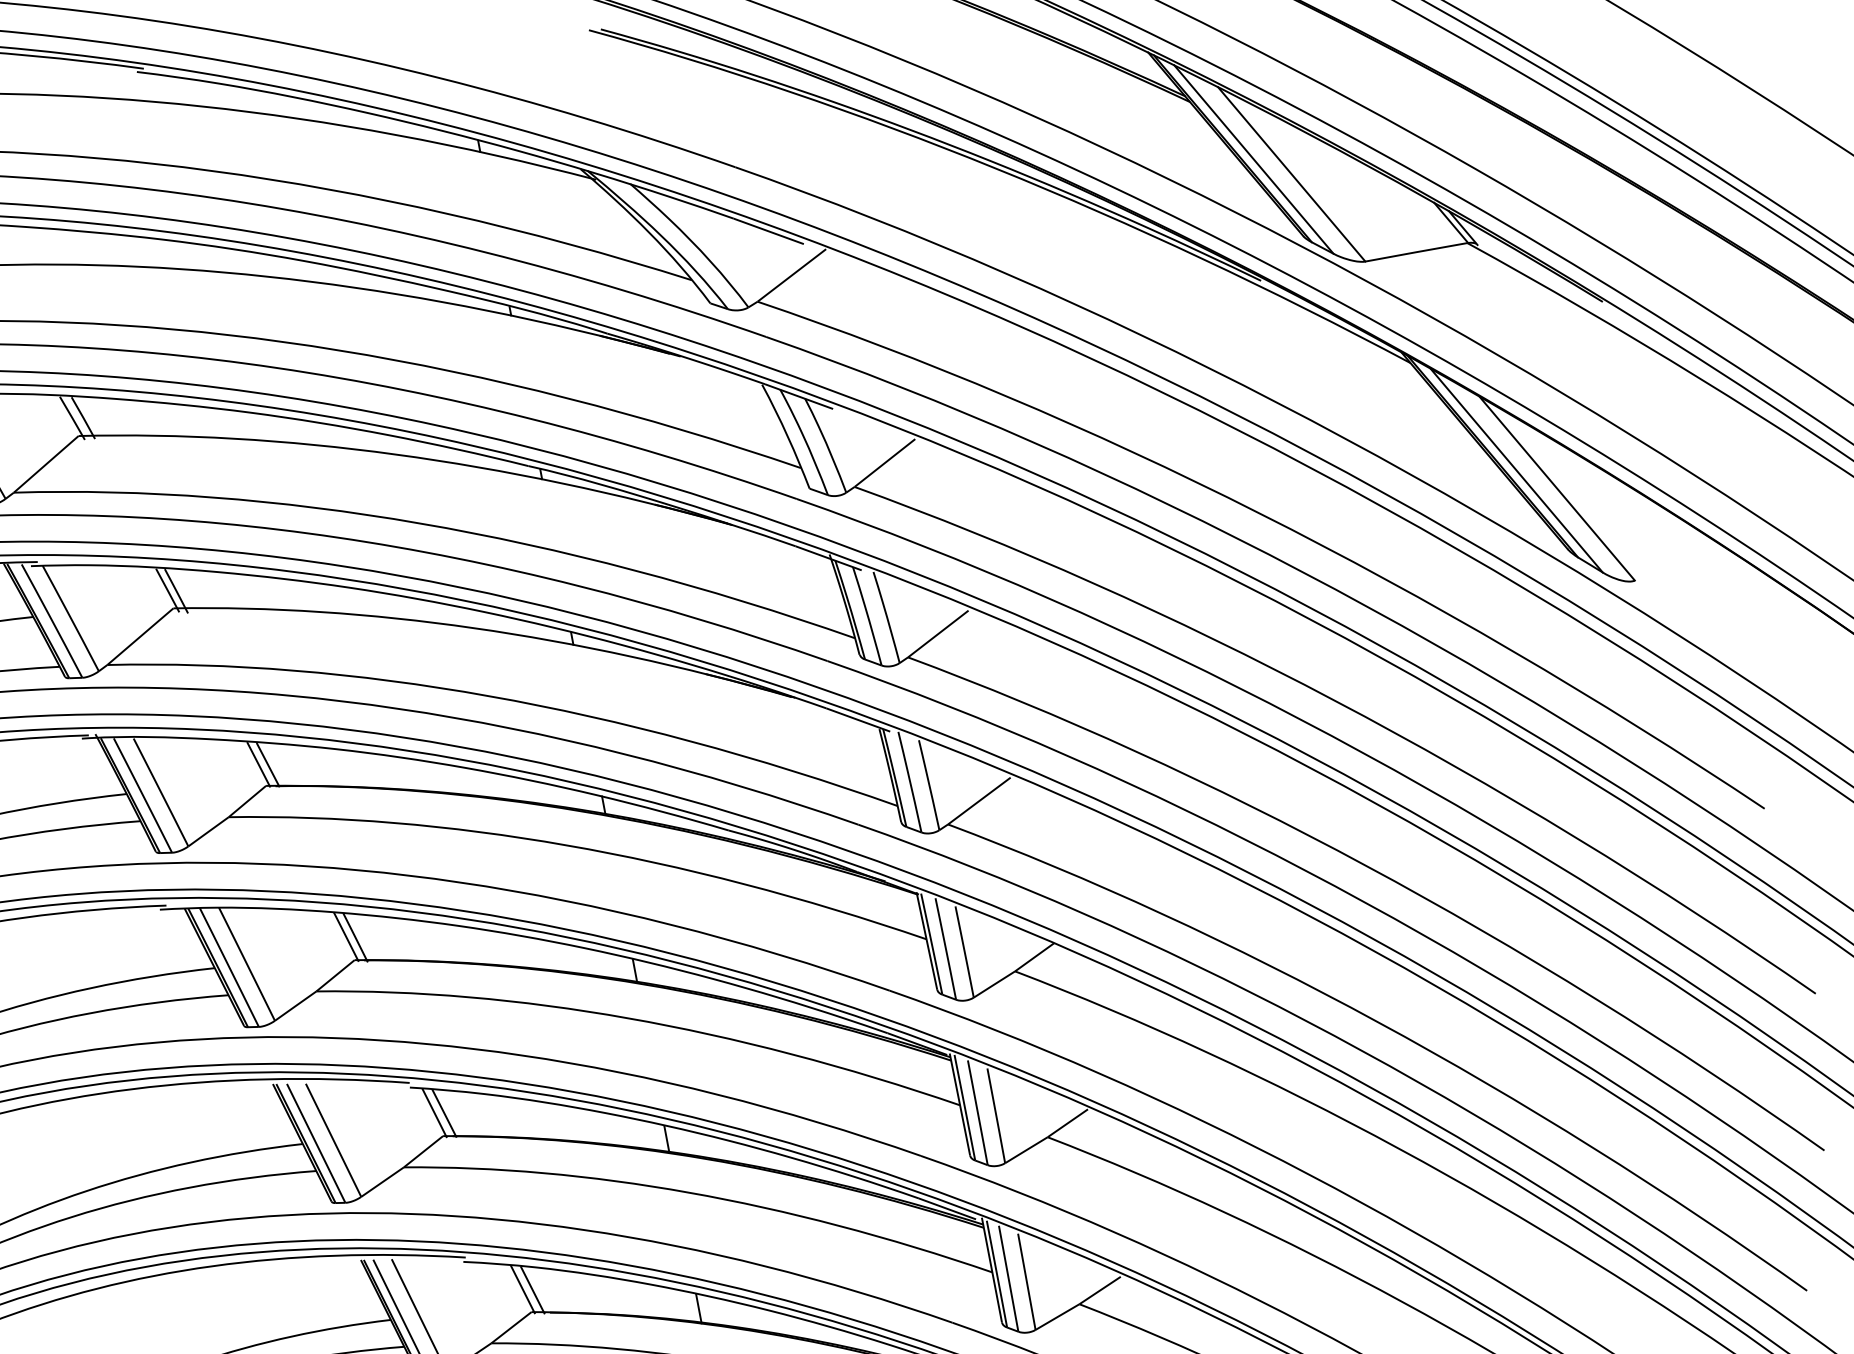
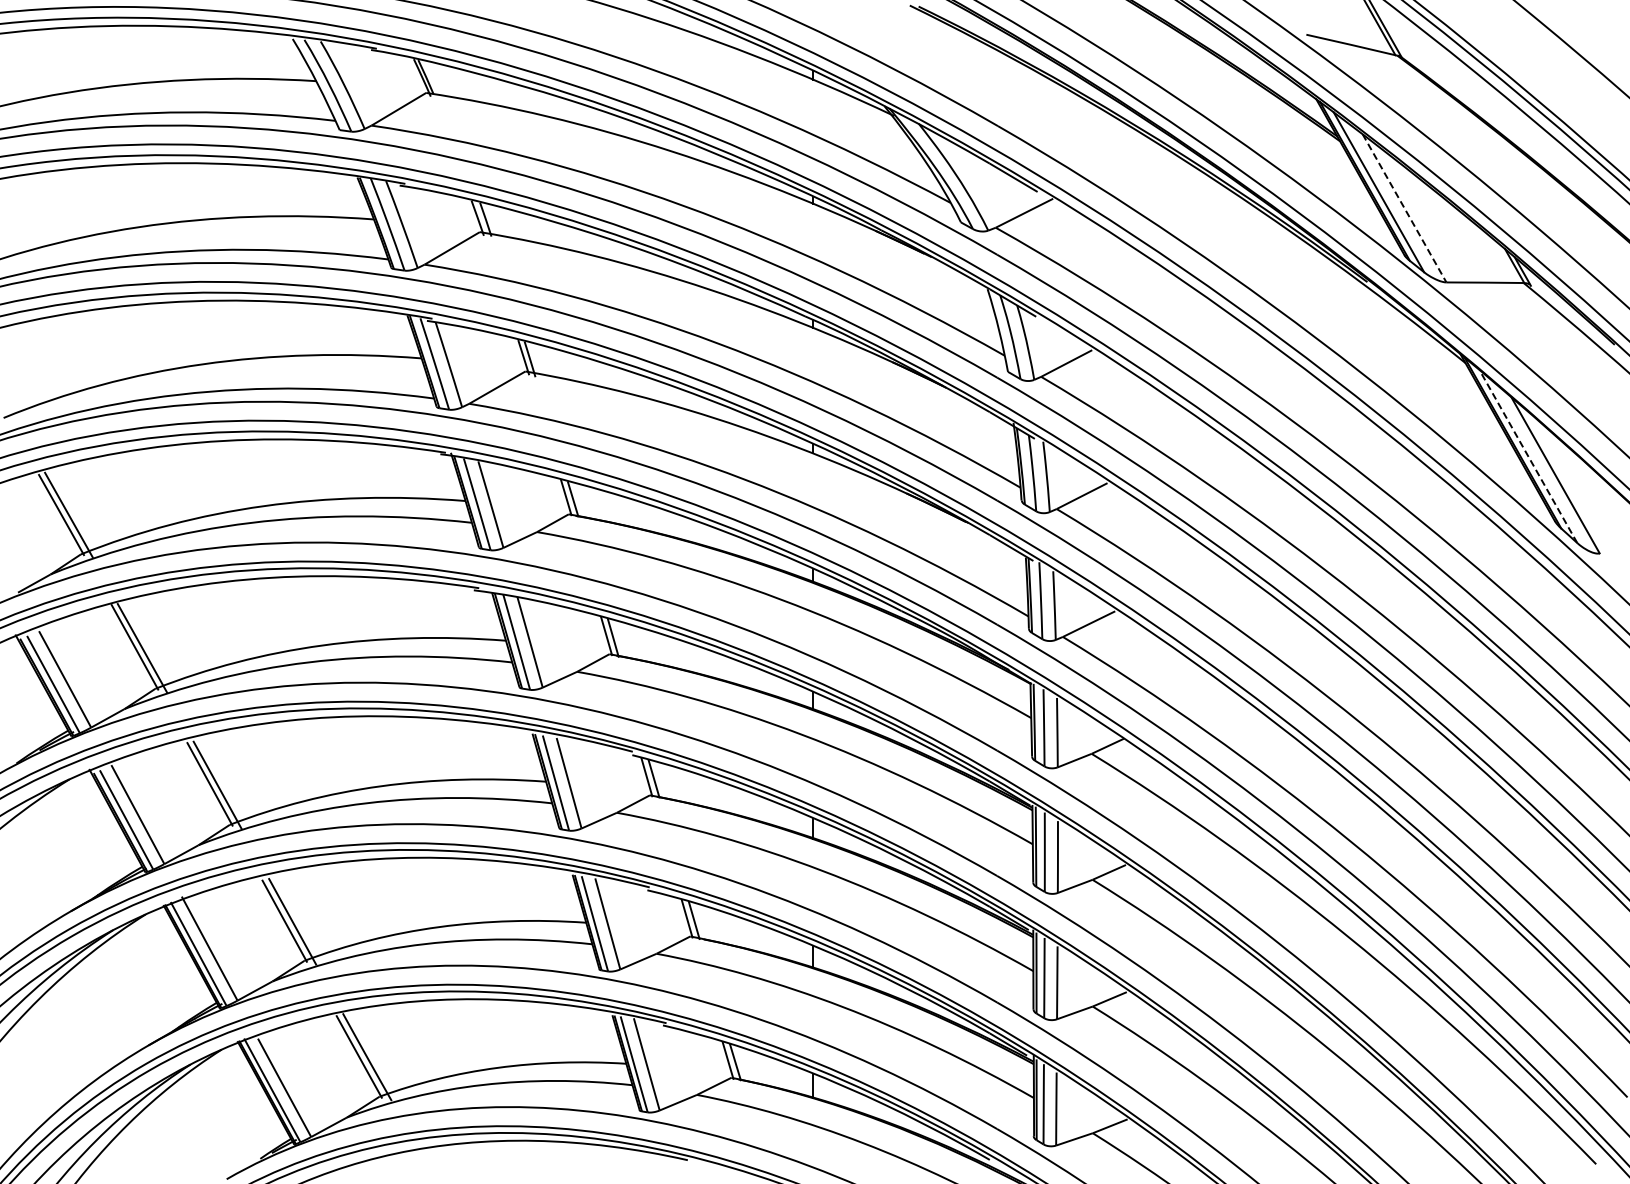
line: (1291, 174) -> (1404, 208), solid -> dashed
line: (1516, 470) -> (1528, 456), solid -> dashed

